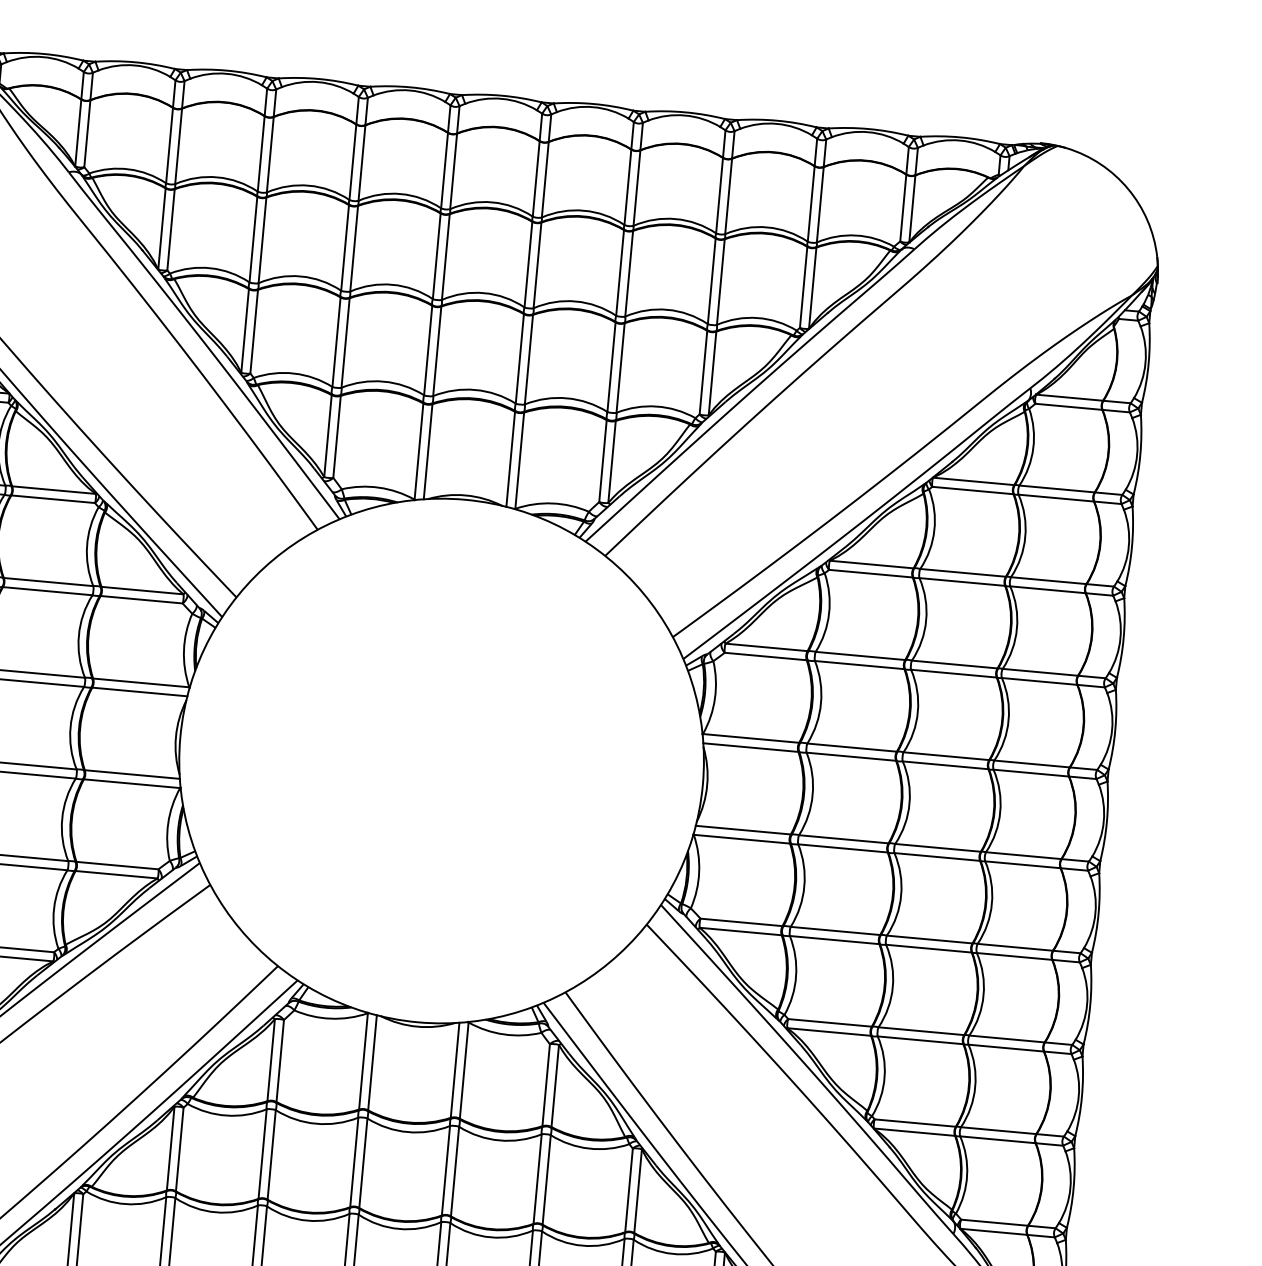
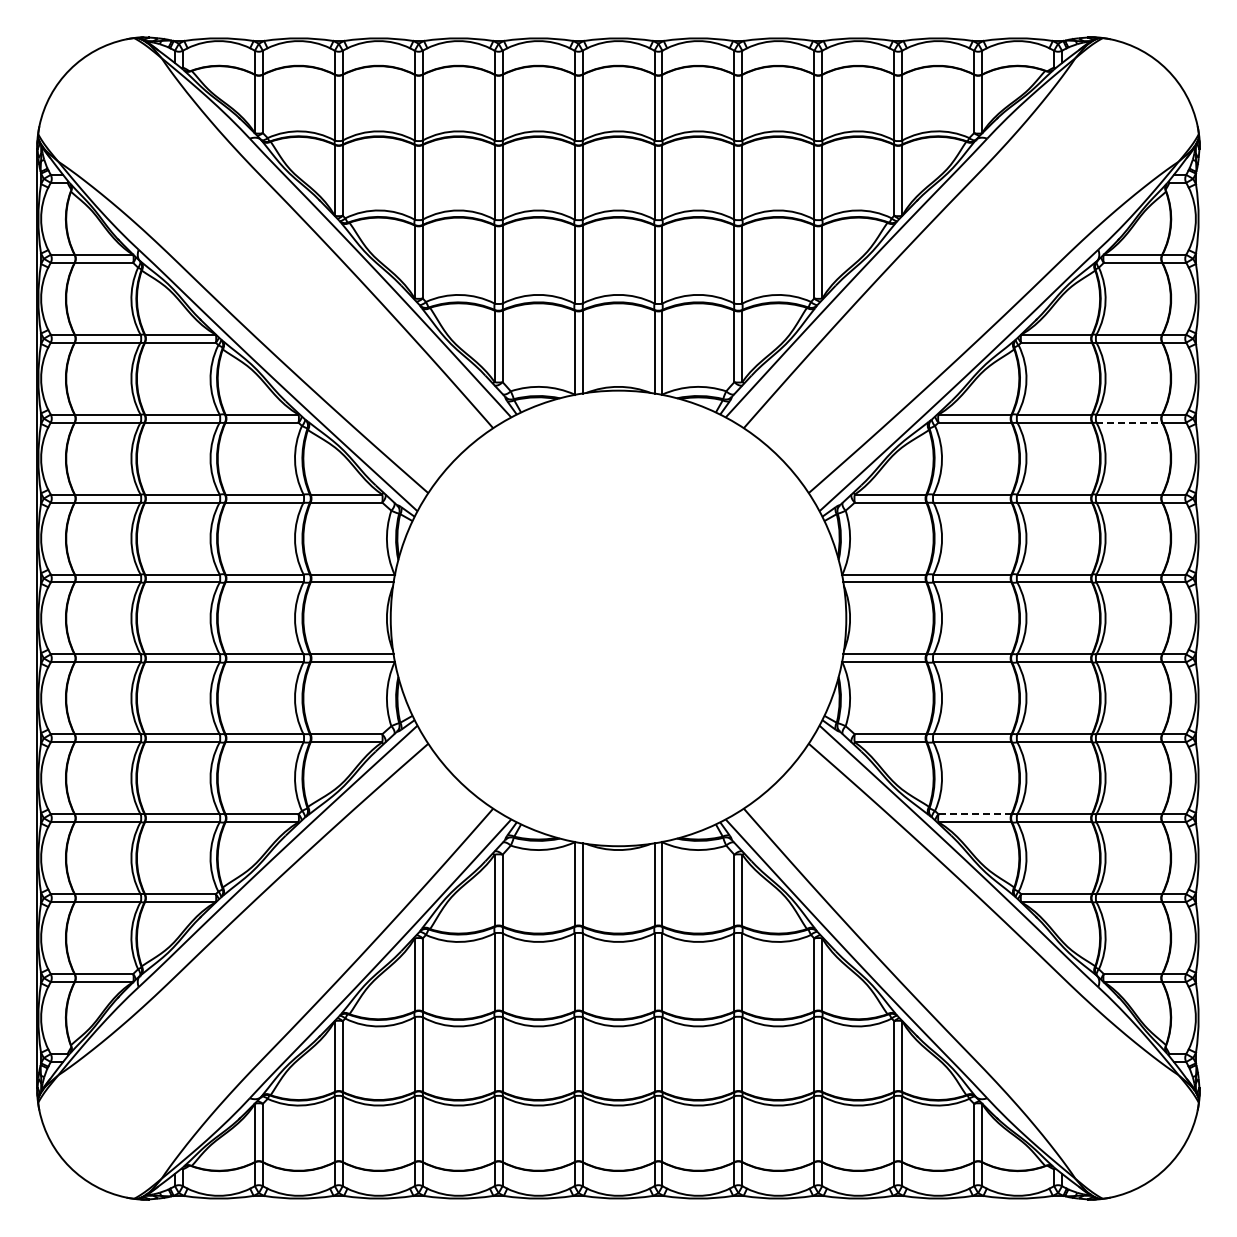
line: (1048, 589) -> (1129, 422), solid -> dashed
line: (830, 1023) -> (975, 814), solid -> dashed

